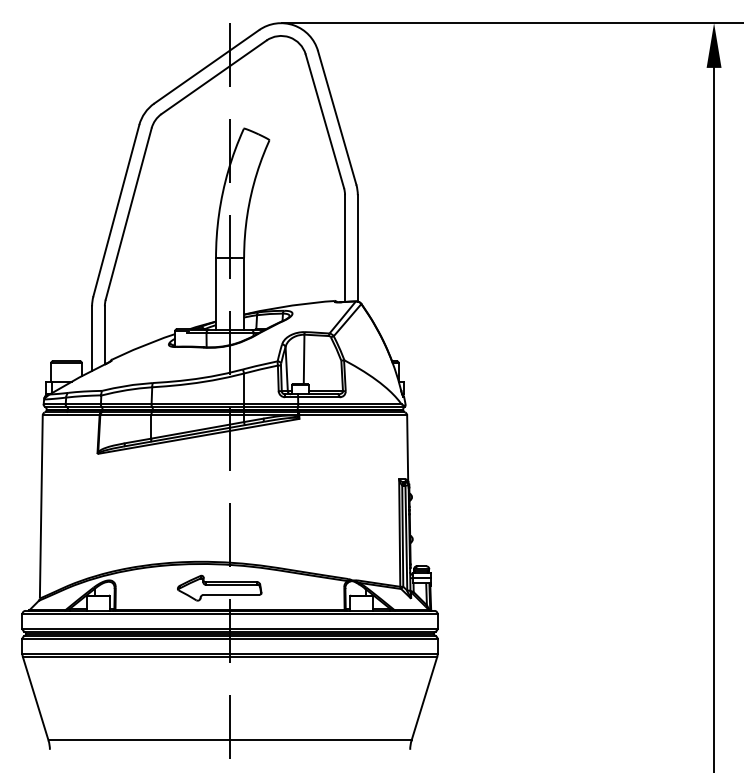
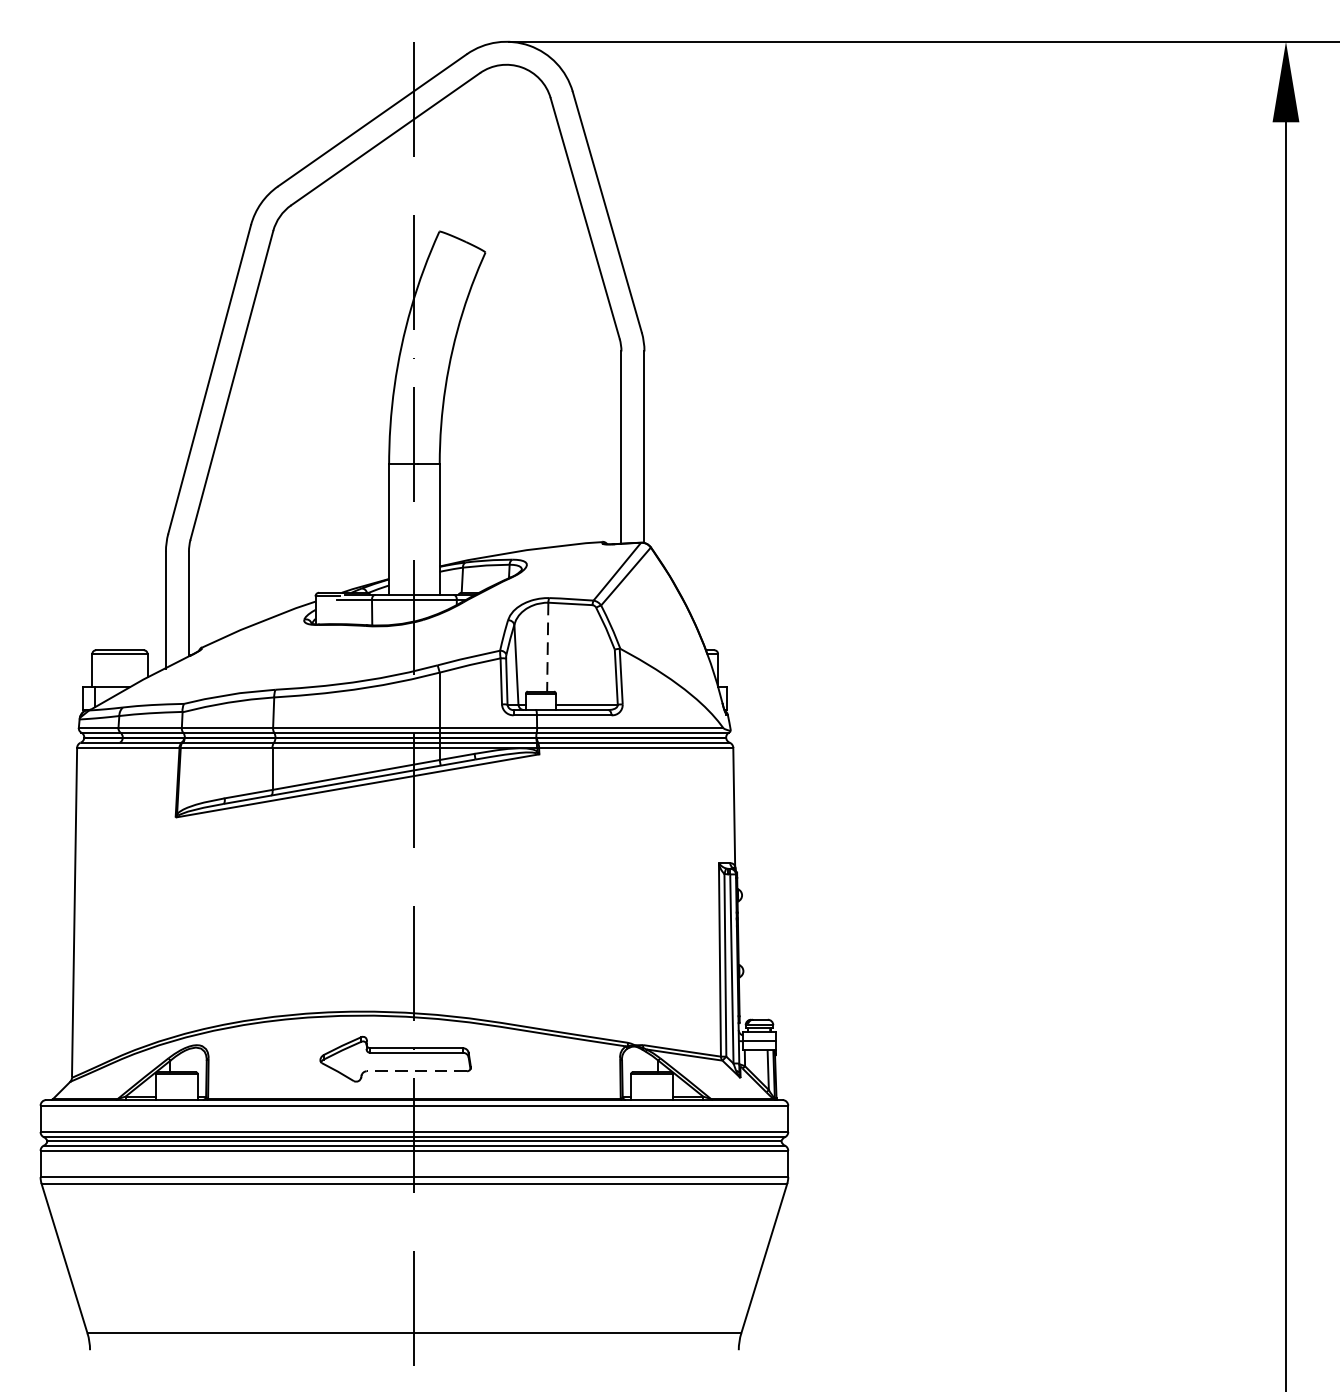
line: (304, 359) -> (548, 647), solid -> dashed
line: (231, 594) -> (417, 1070), solid -> dashed

